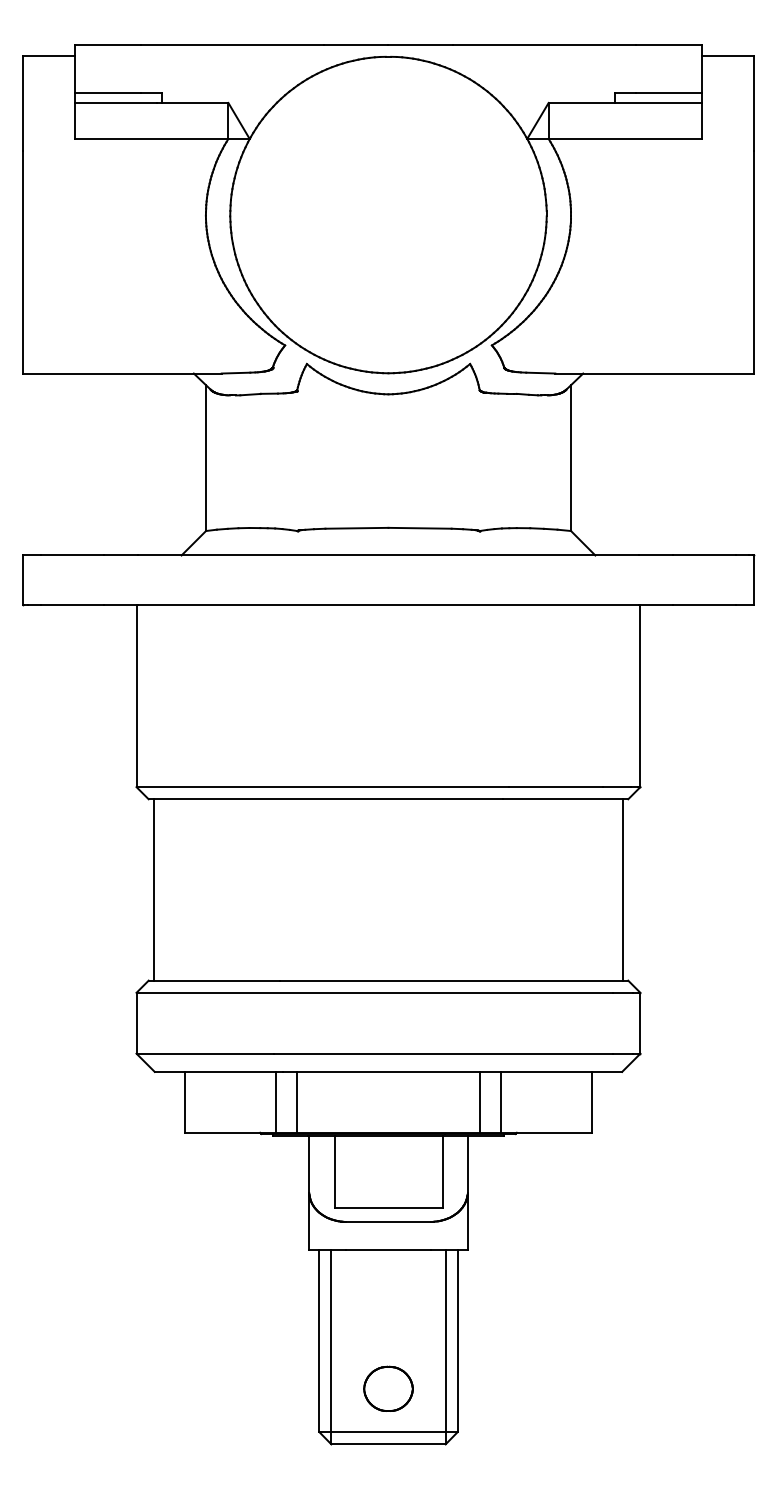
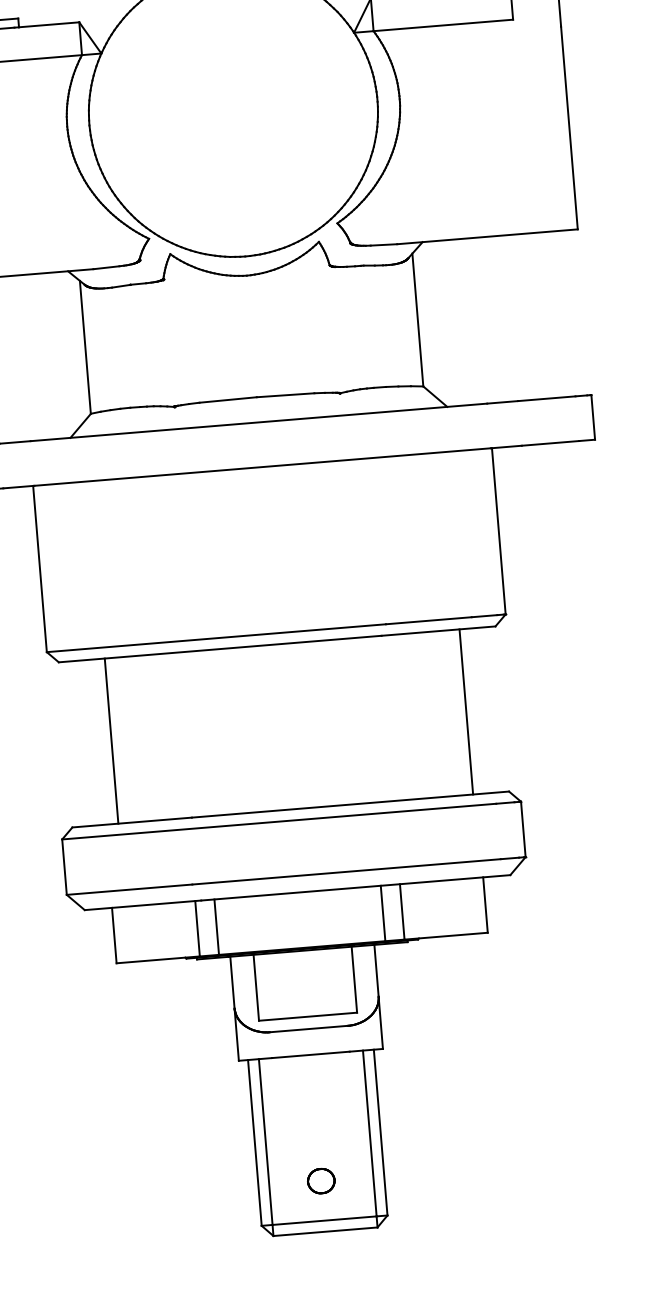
line: (154, 889) -> (111, 740), moved
line: (622, 889) -> (466, 711), moved
part: (388, 1388) -> (321, 1180), size x0.6

